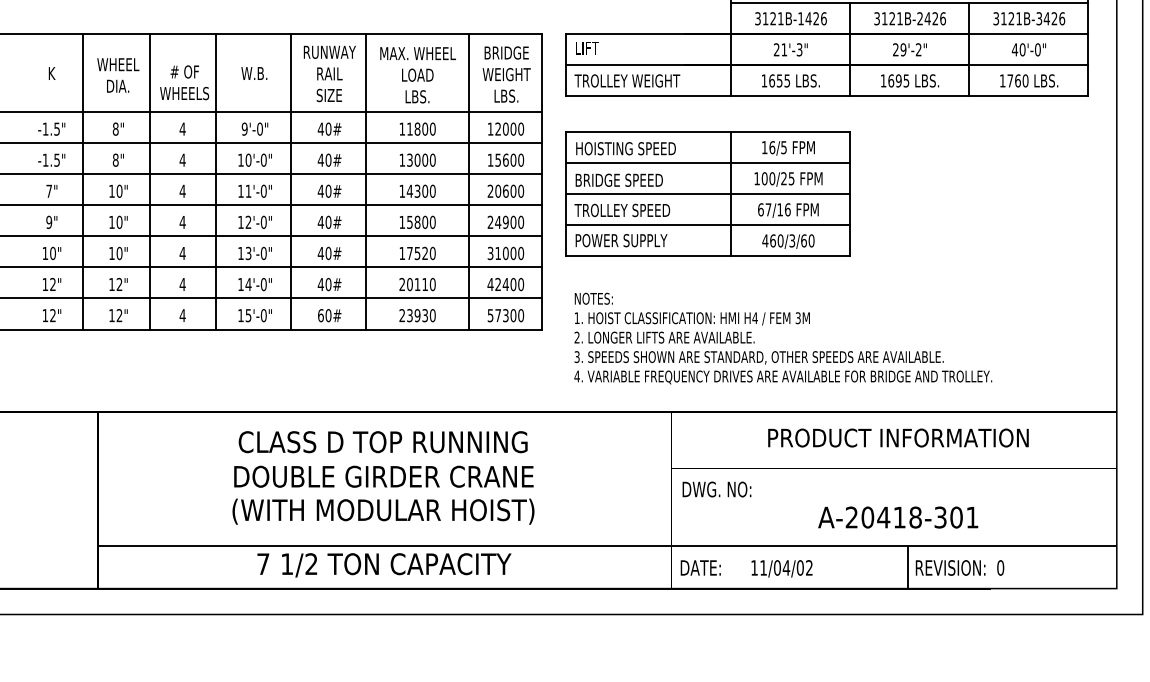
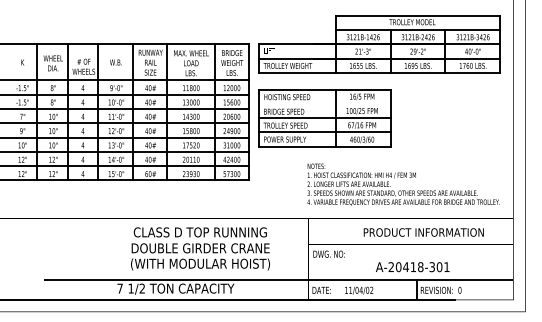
line: (706, 162) -> (324, 103), removed
text: (782, 338) -> (403, 184), moved
text: (897, 438) -> (423, 232), moved
text: (383, 477) -> (200, 248), moved

